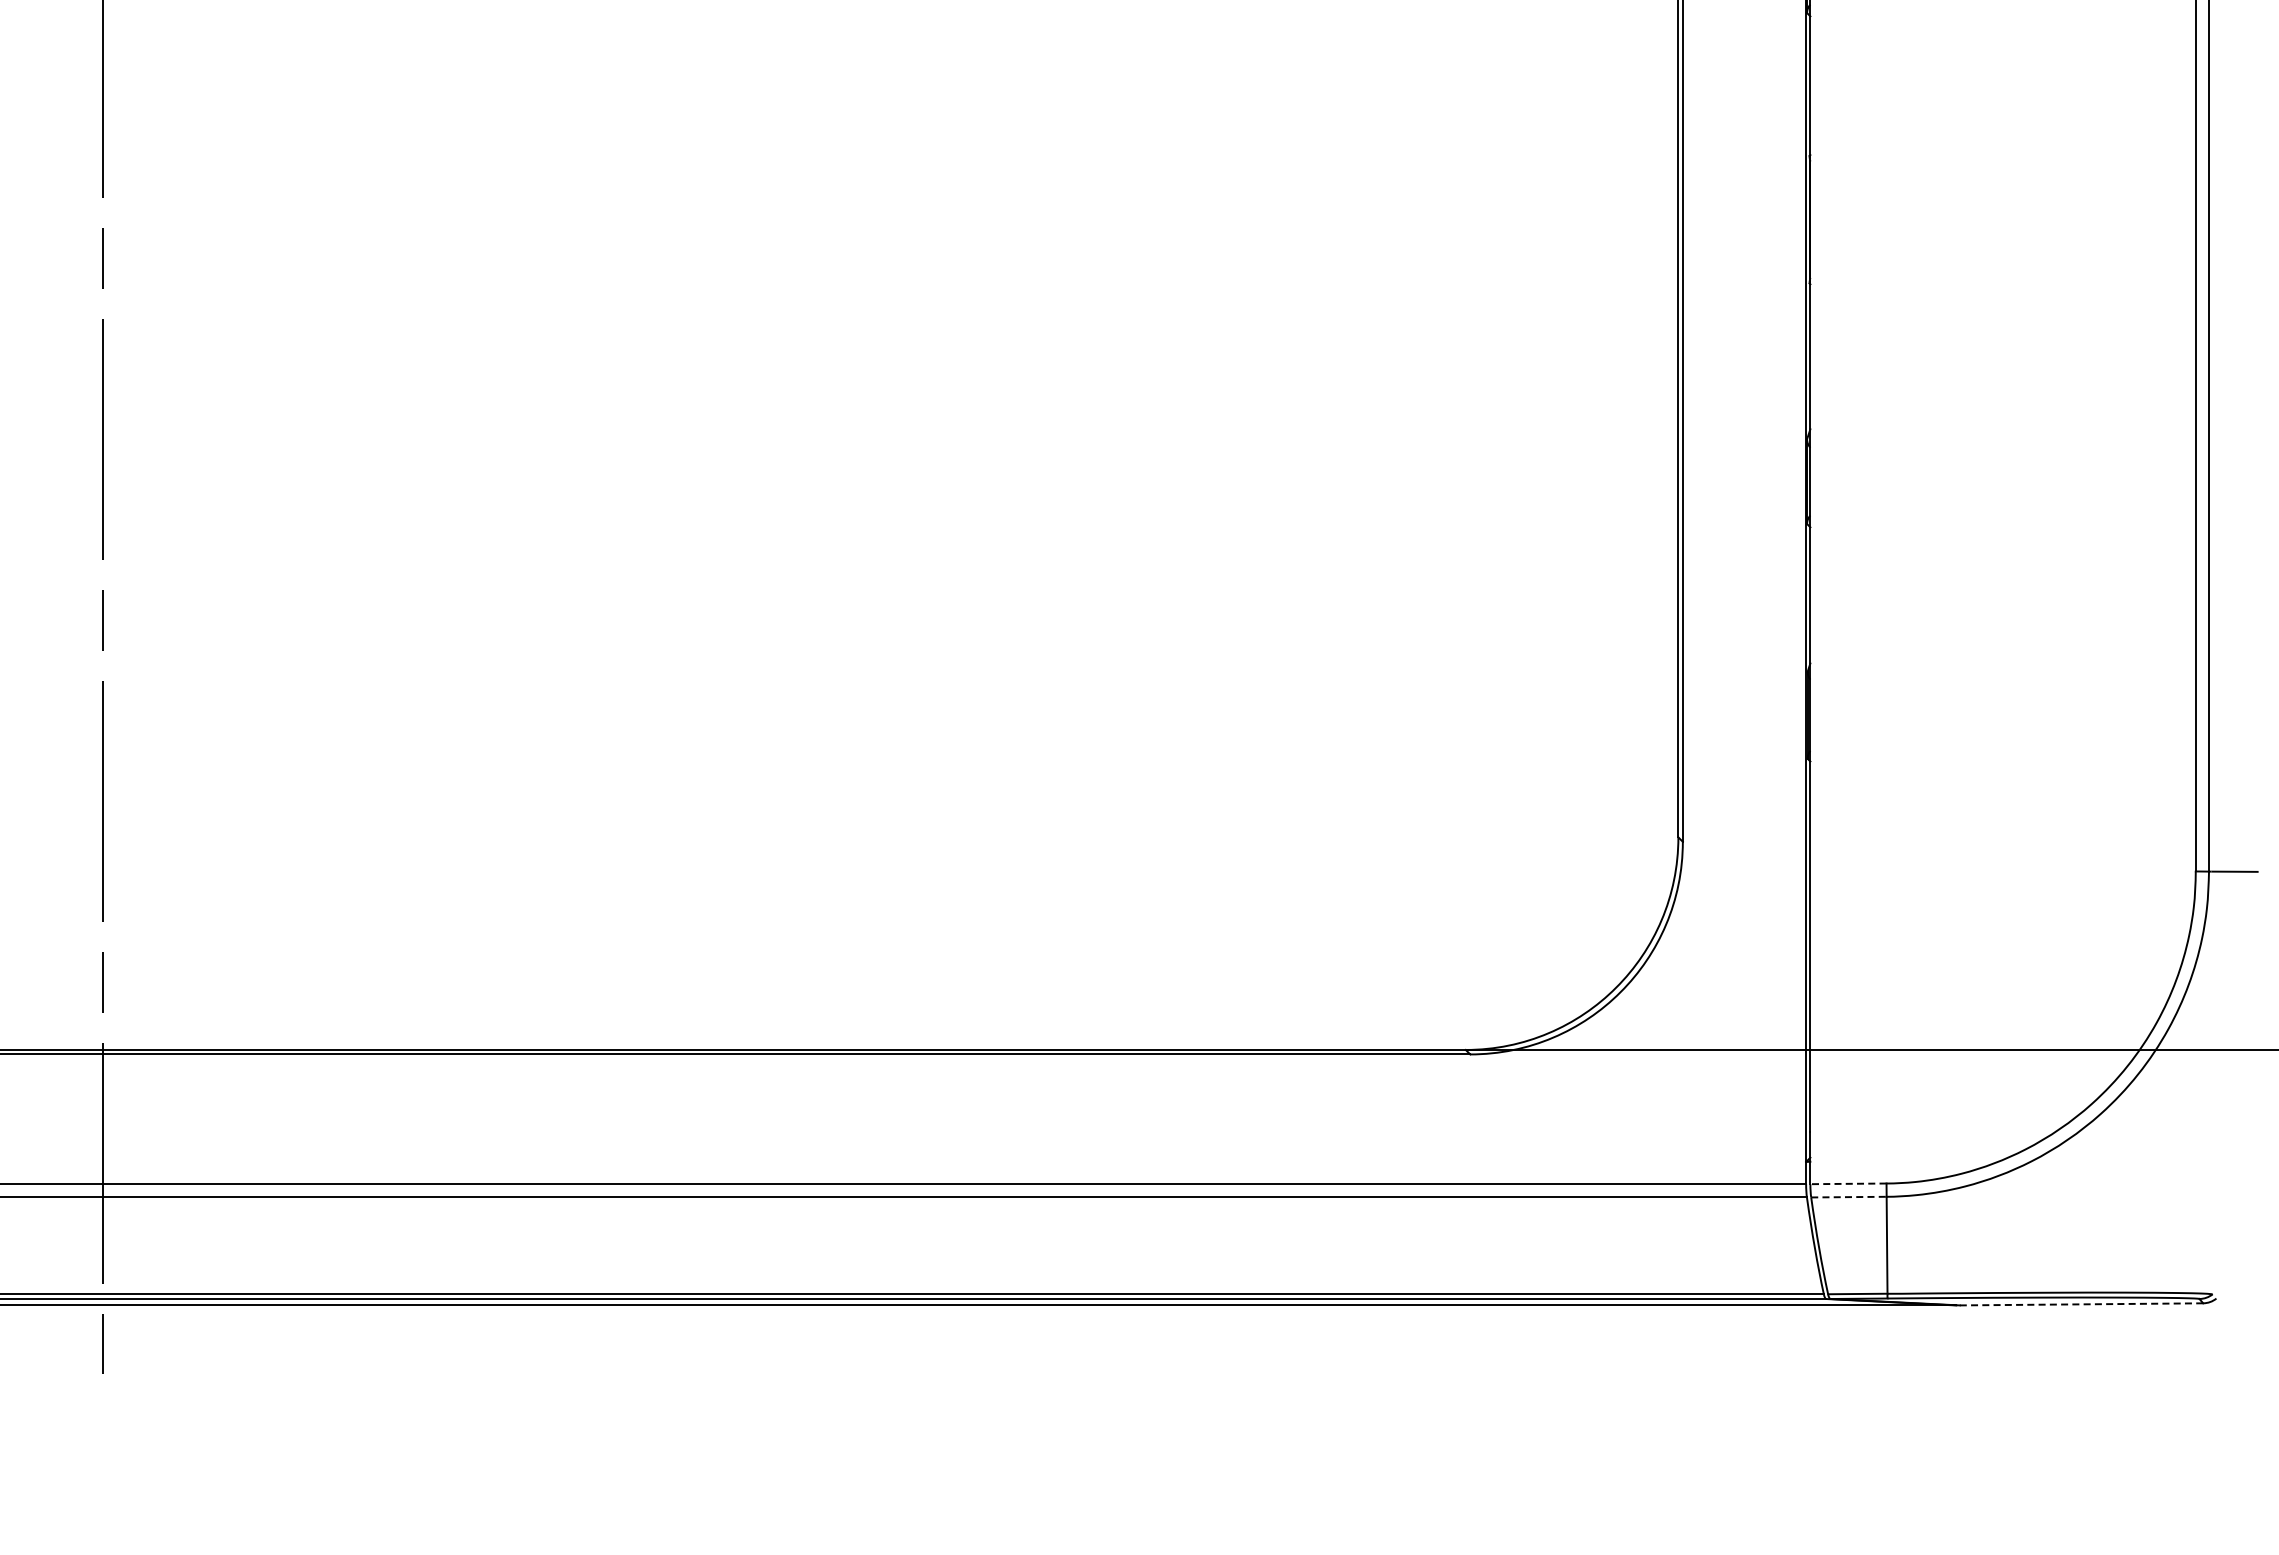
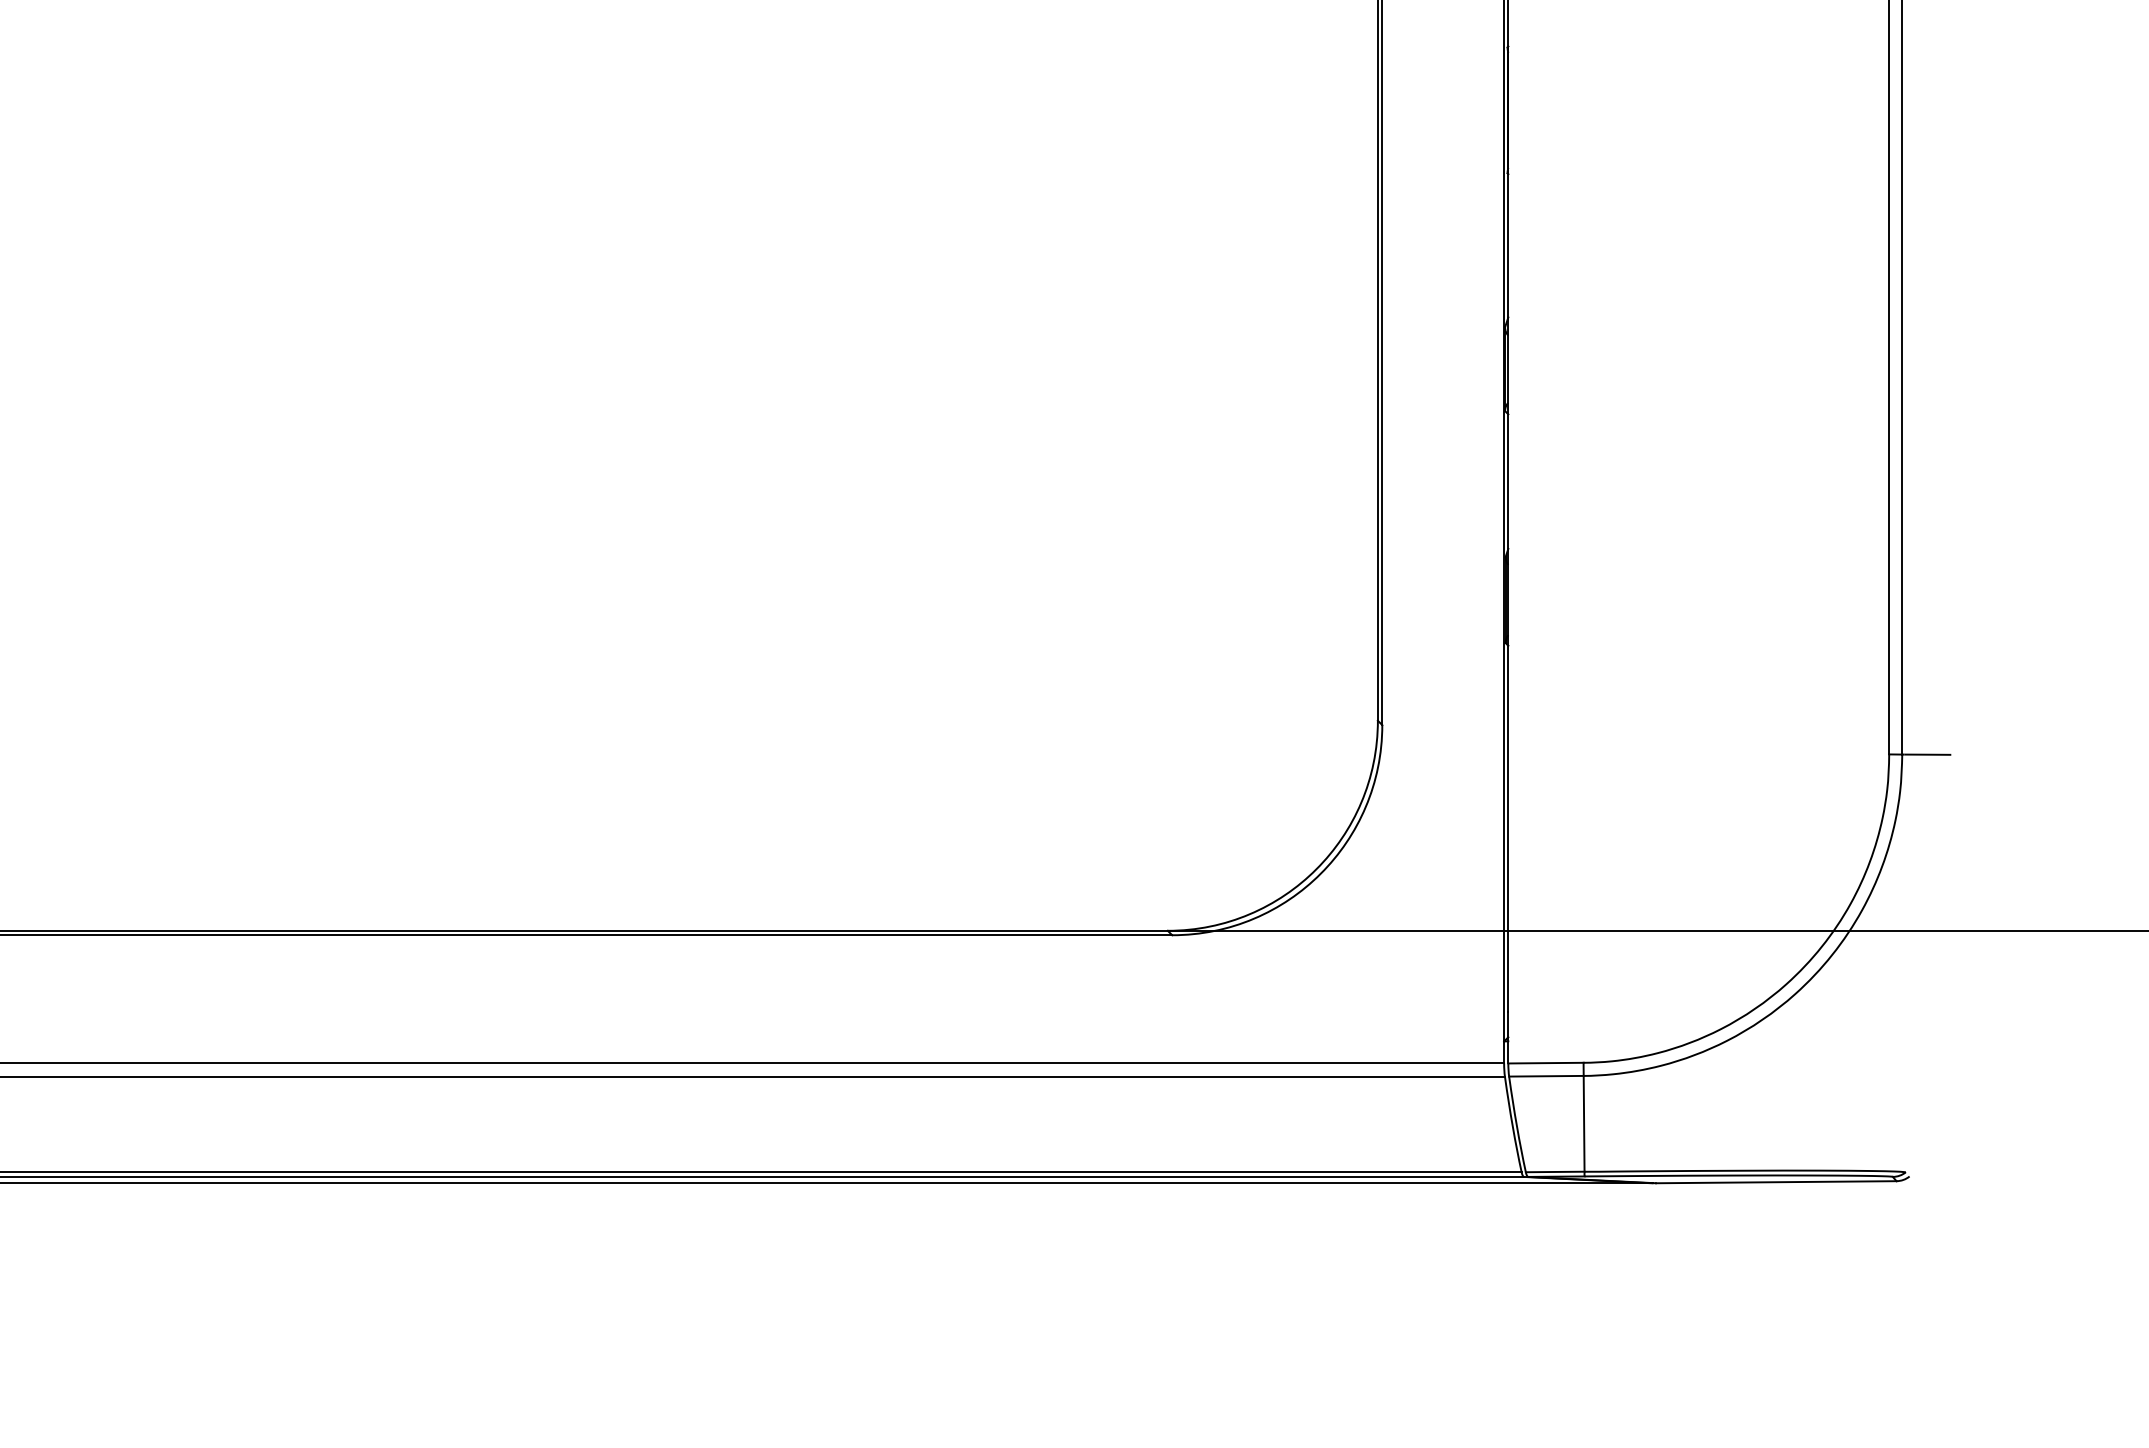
line: (1847, 1183) -> (1545, 1062), dashed -> solid
line: (1848, 1197) -> (1545, 1076), dashed -> solid
line: (2081, 1304) -> (1776, 1182), dashed -> solid

